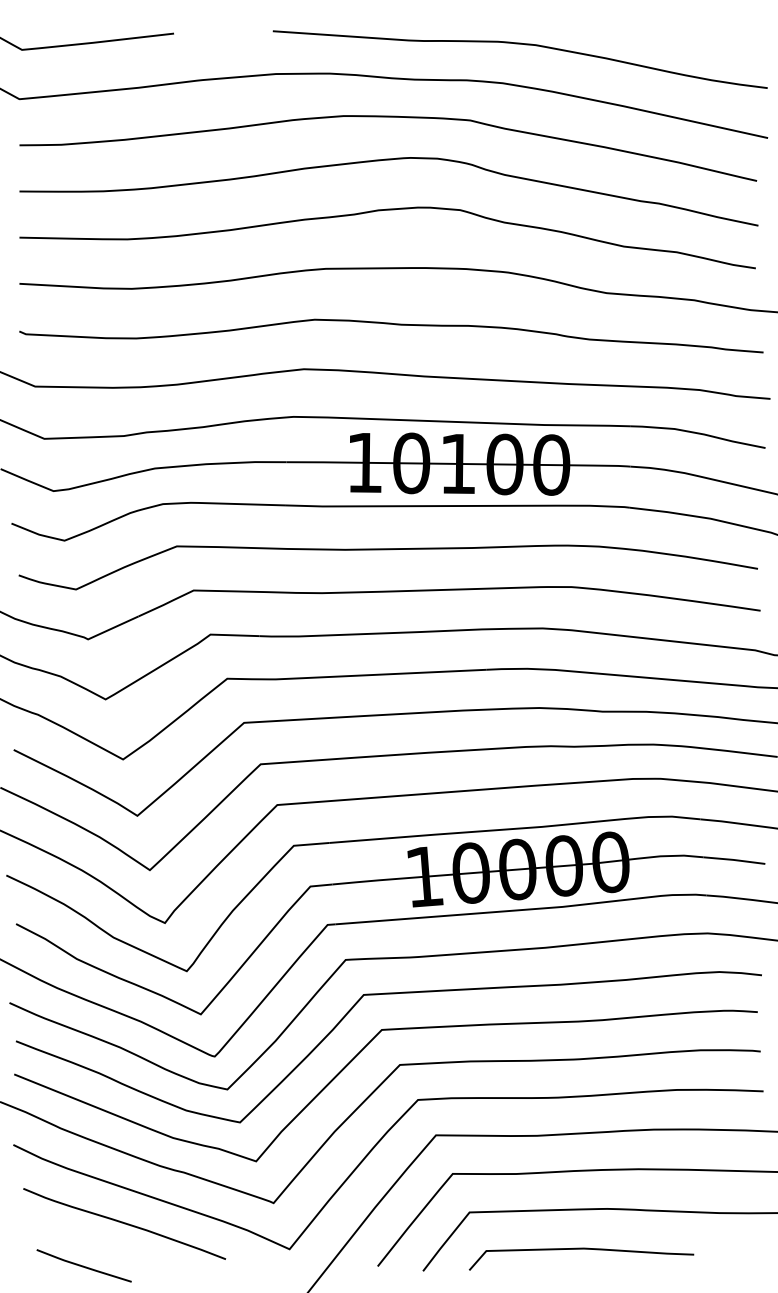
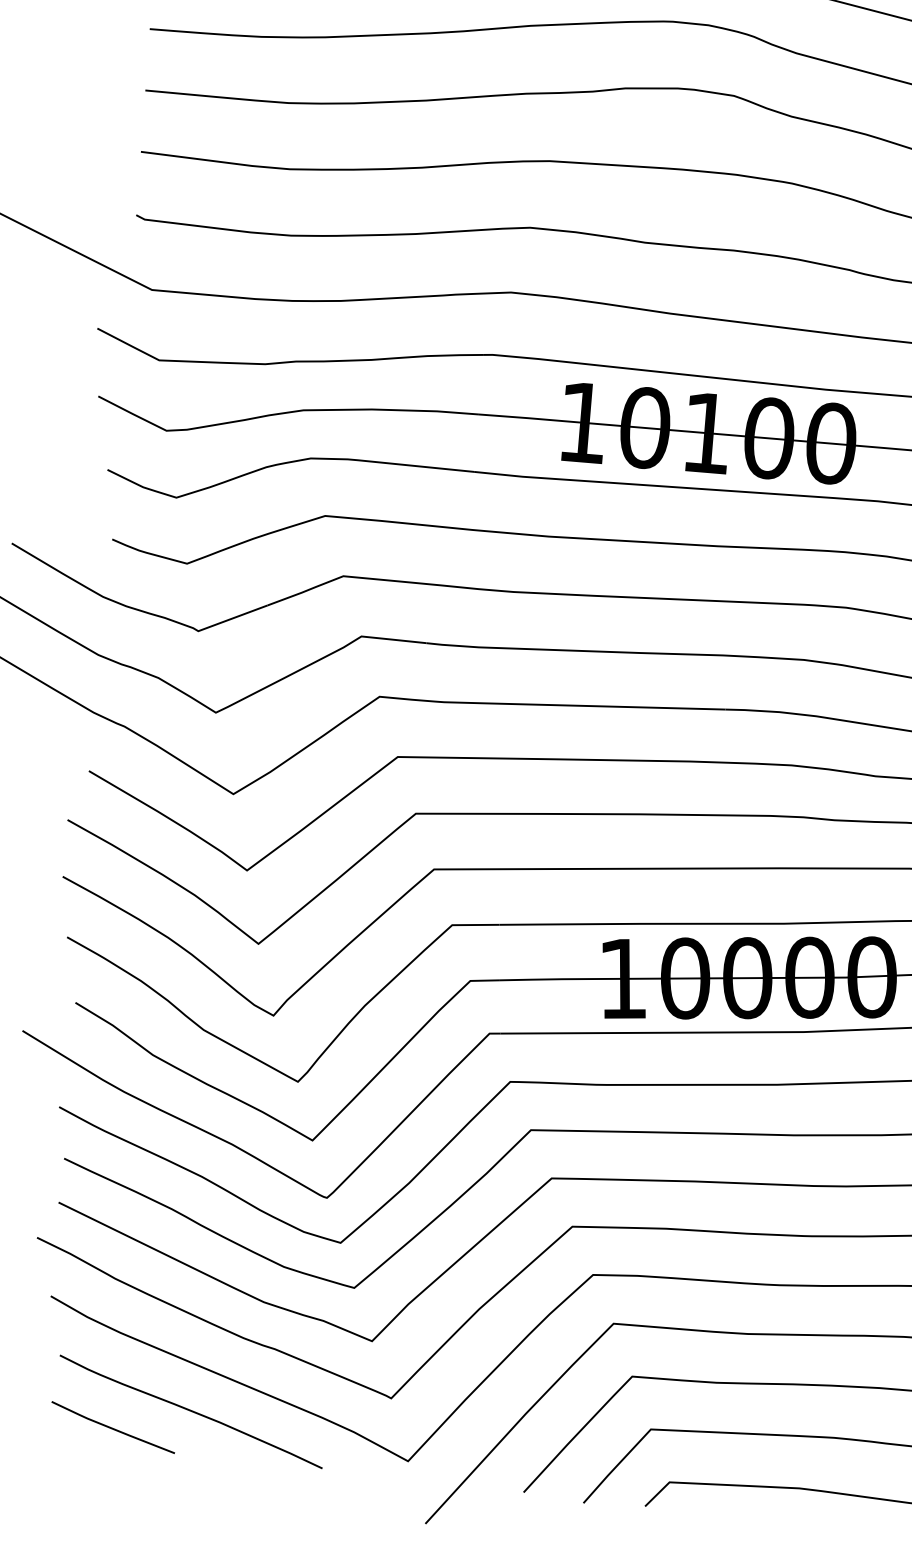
curve: (83, 1265) -> (112, 1427), moved

